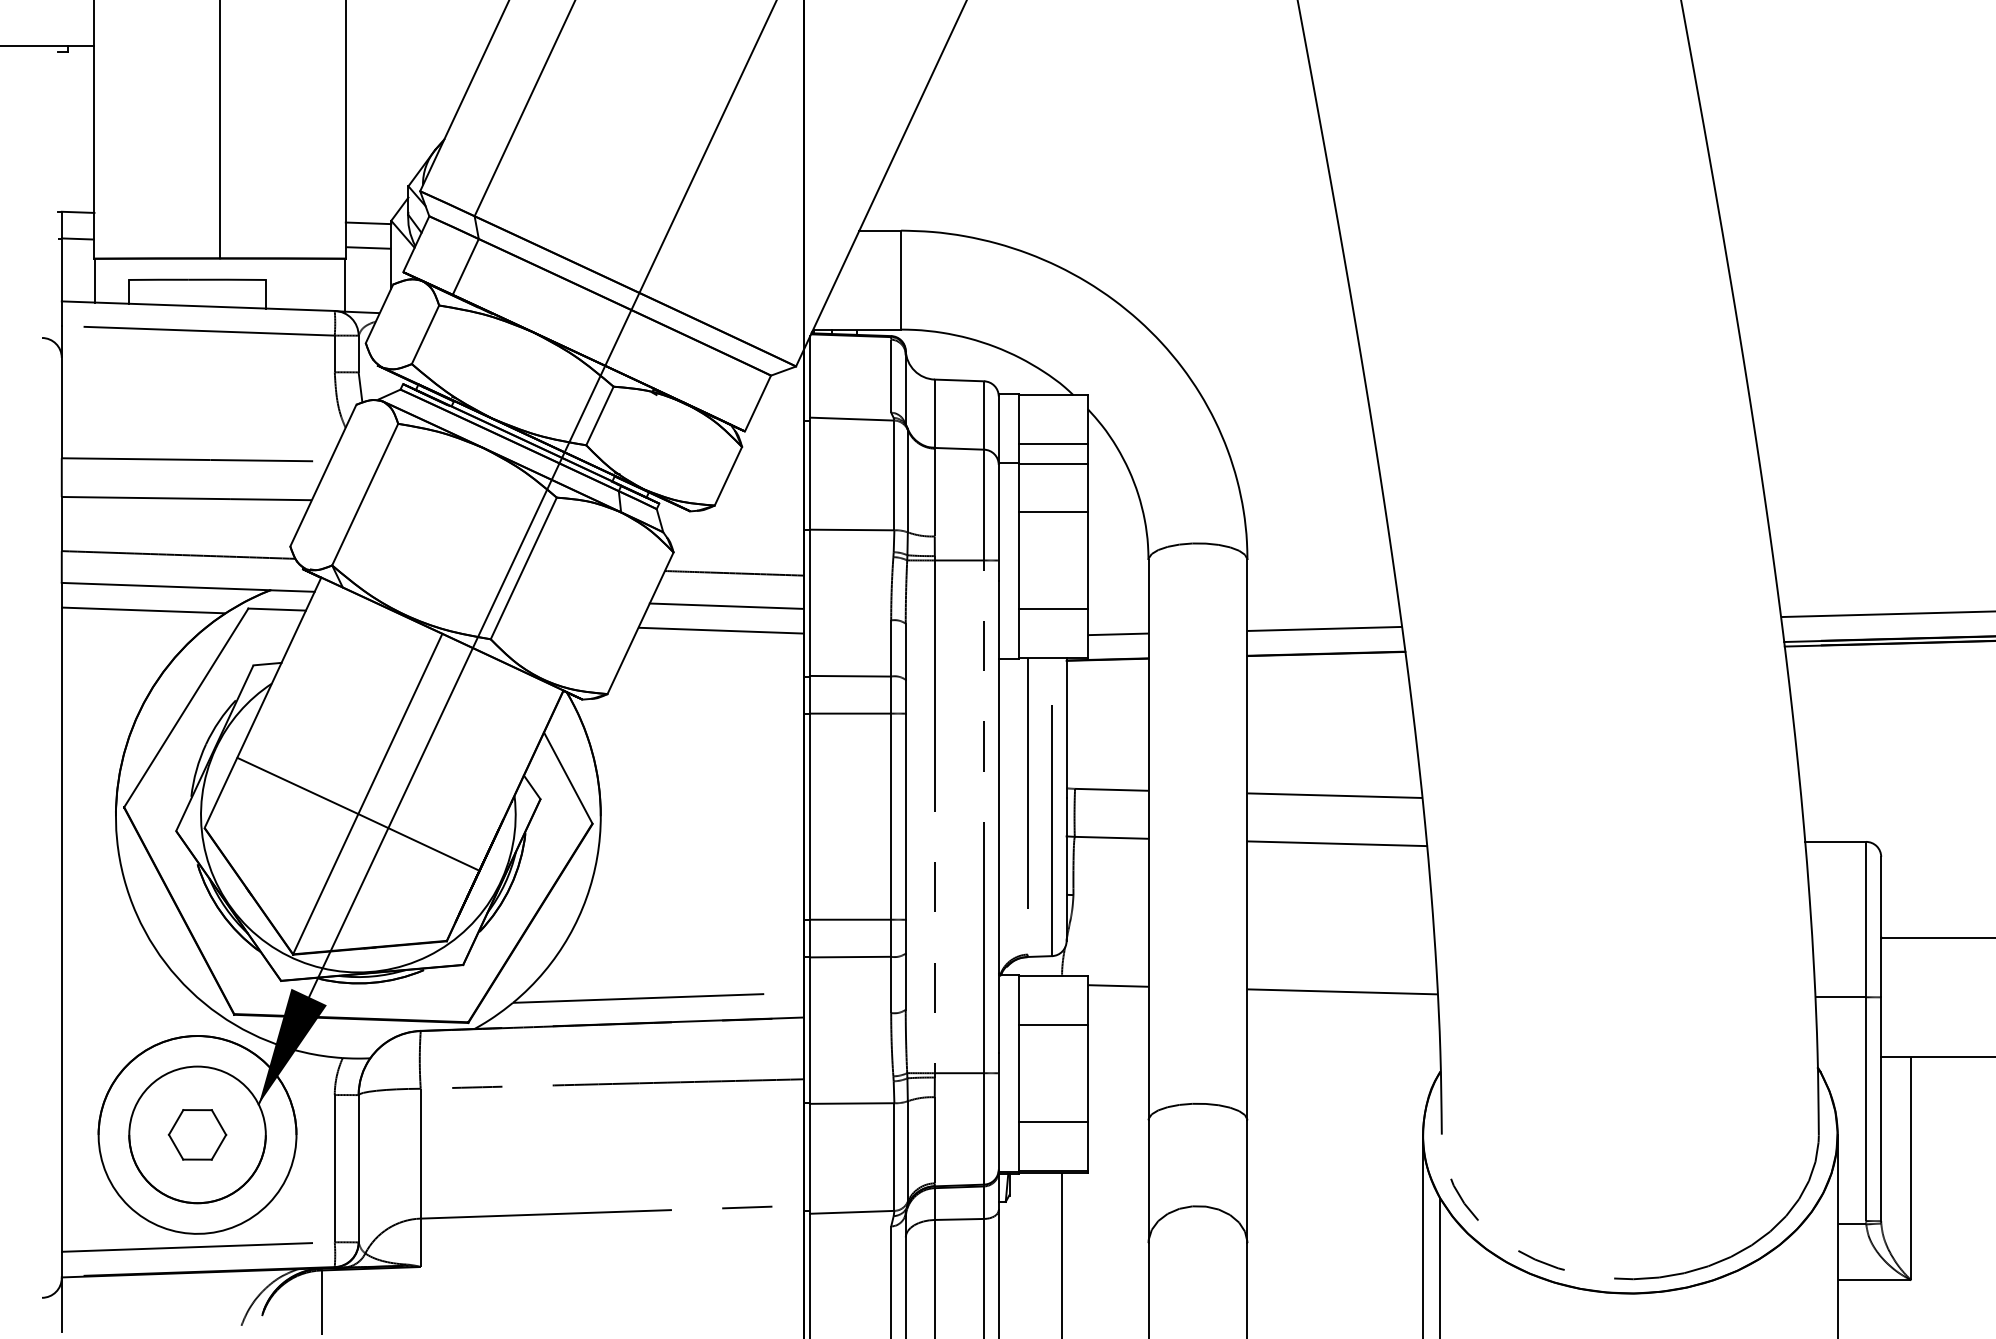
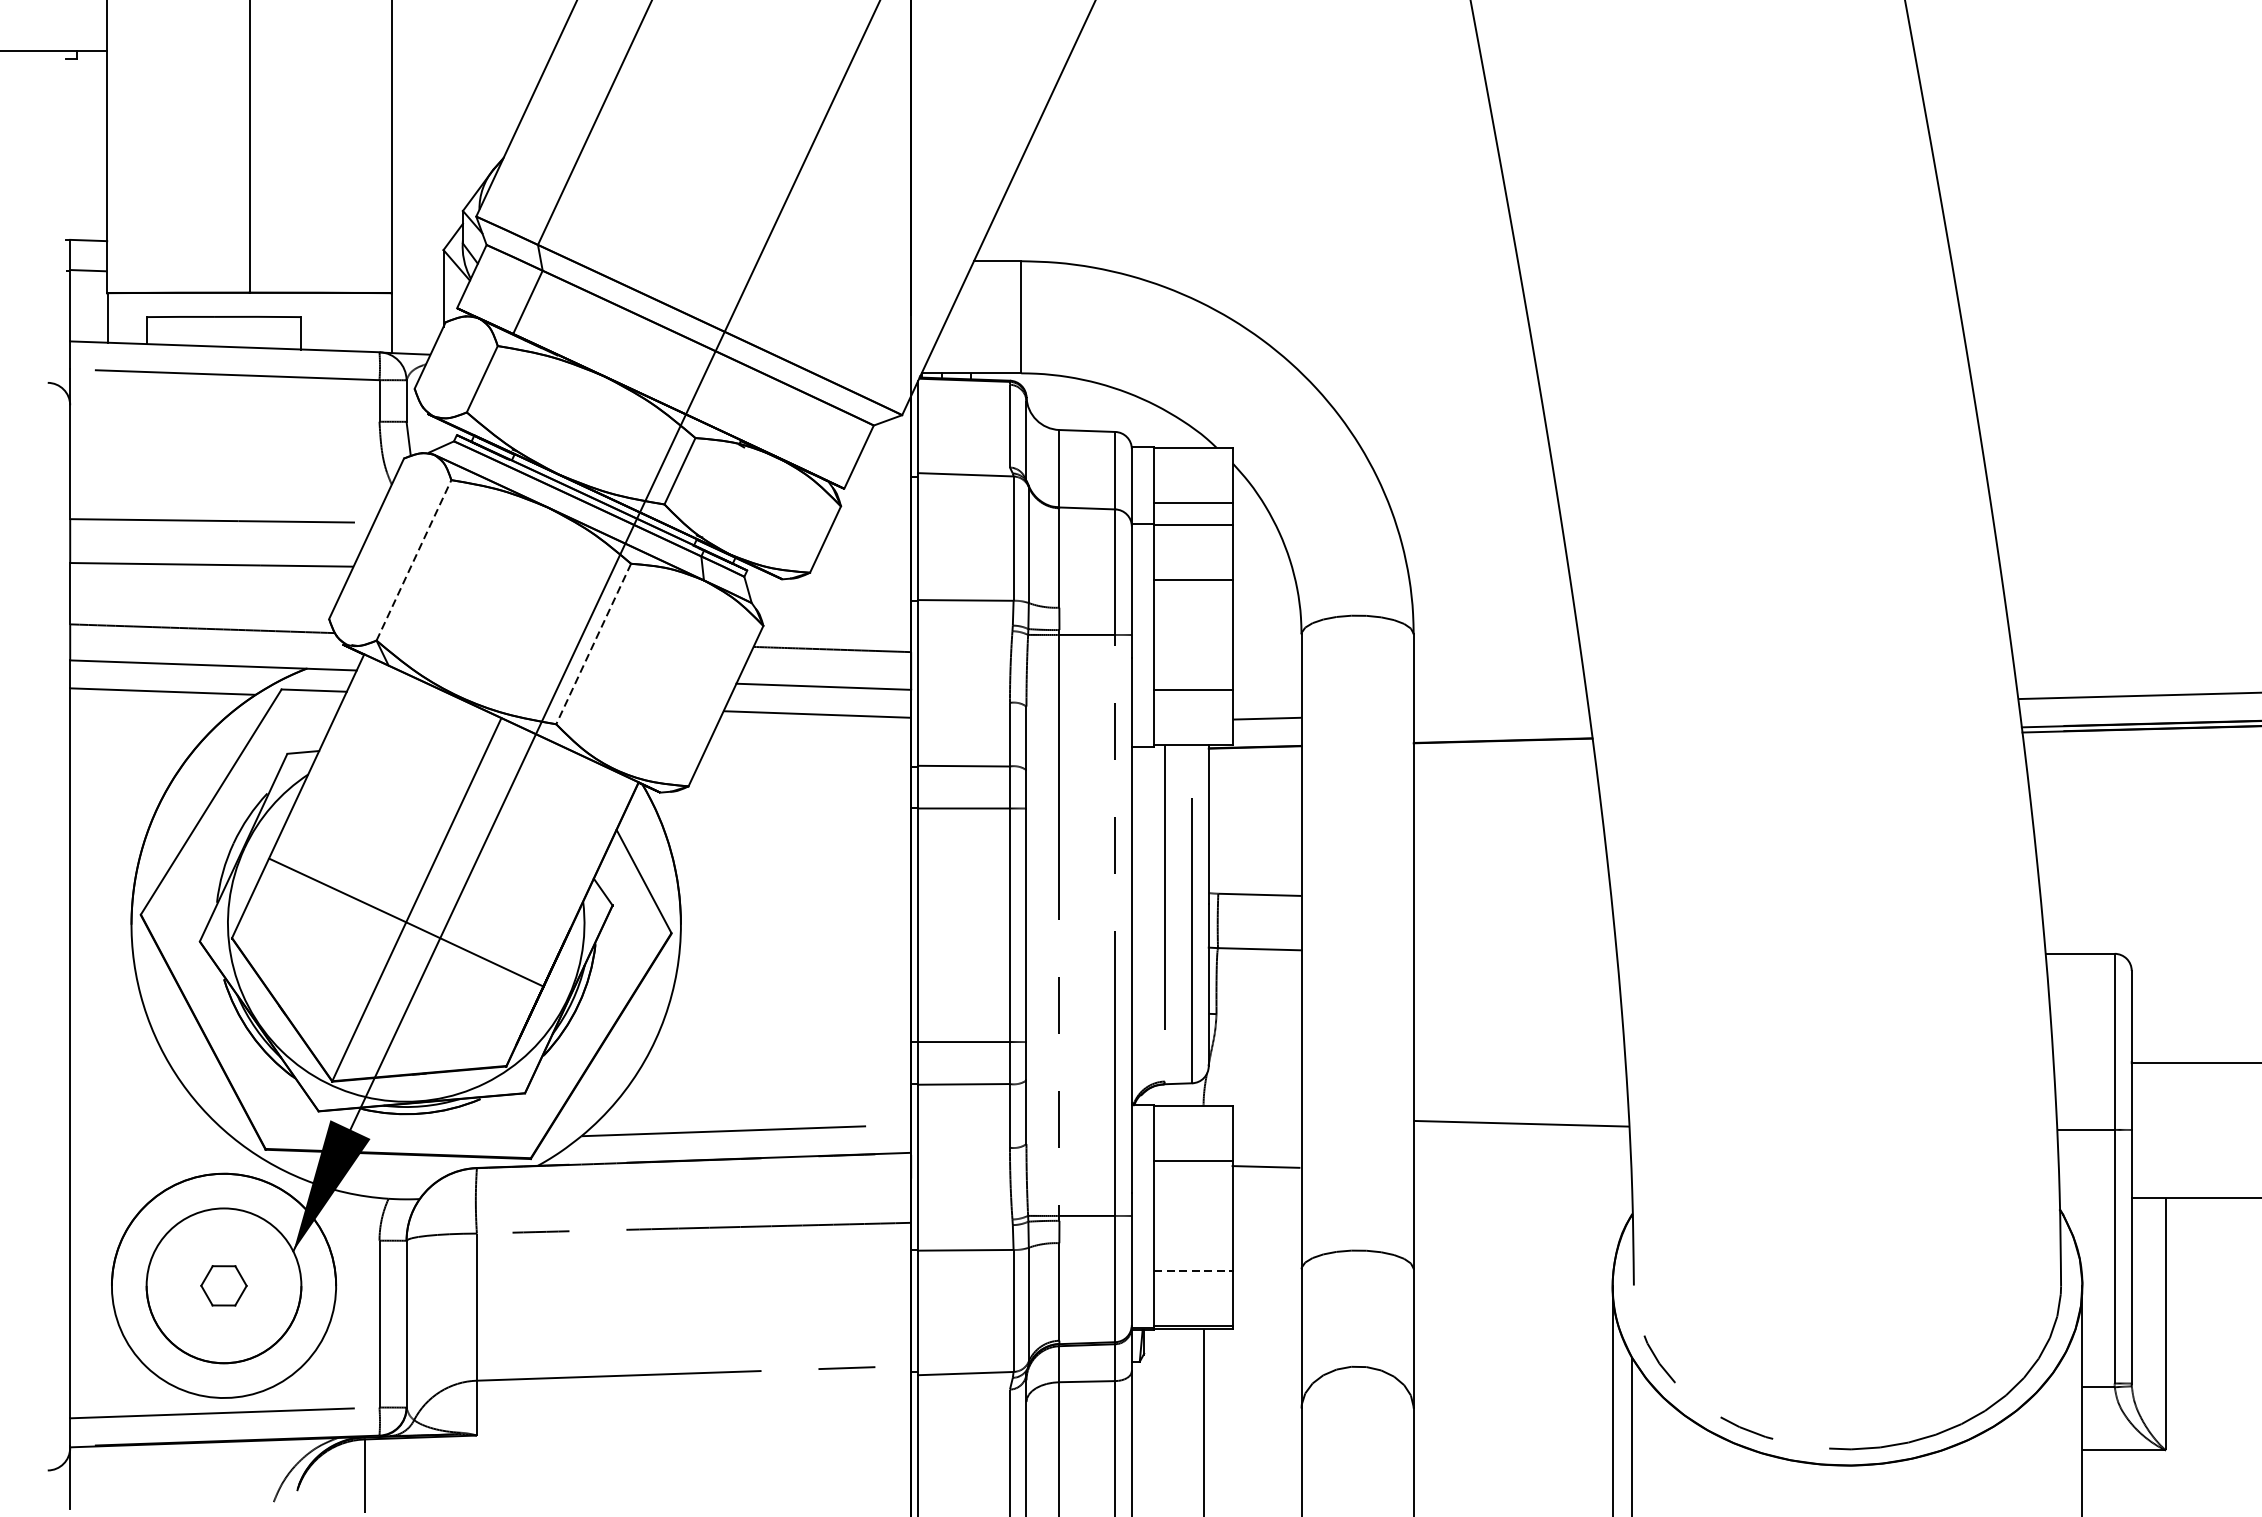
line: (368, 223) -> (417, 253), removed
line: (368, 247) -> (417, 280), removed
line: (365, 494) -> (414, 560), solid -> dashed
line: (523, 568) -> (593, 644), solid -> dashed
line: (1324, 628) -> (1500, 712), removed
line: (1334, 795) -> (1512, 901), removed
line: (1337, 843) -> (1515, 955), removed
line: (1117, 985) -> (1265, 1166), moved
line: (1053, 1121) -> (1193, 1270), solid -> dashed
part: (197, 1134) -> (223, 1285), size x0.7

